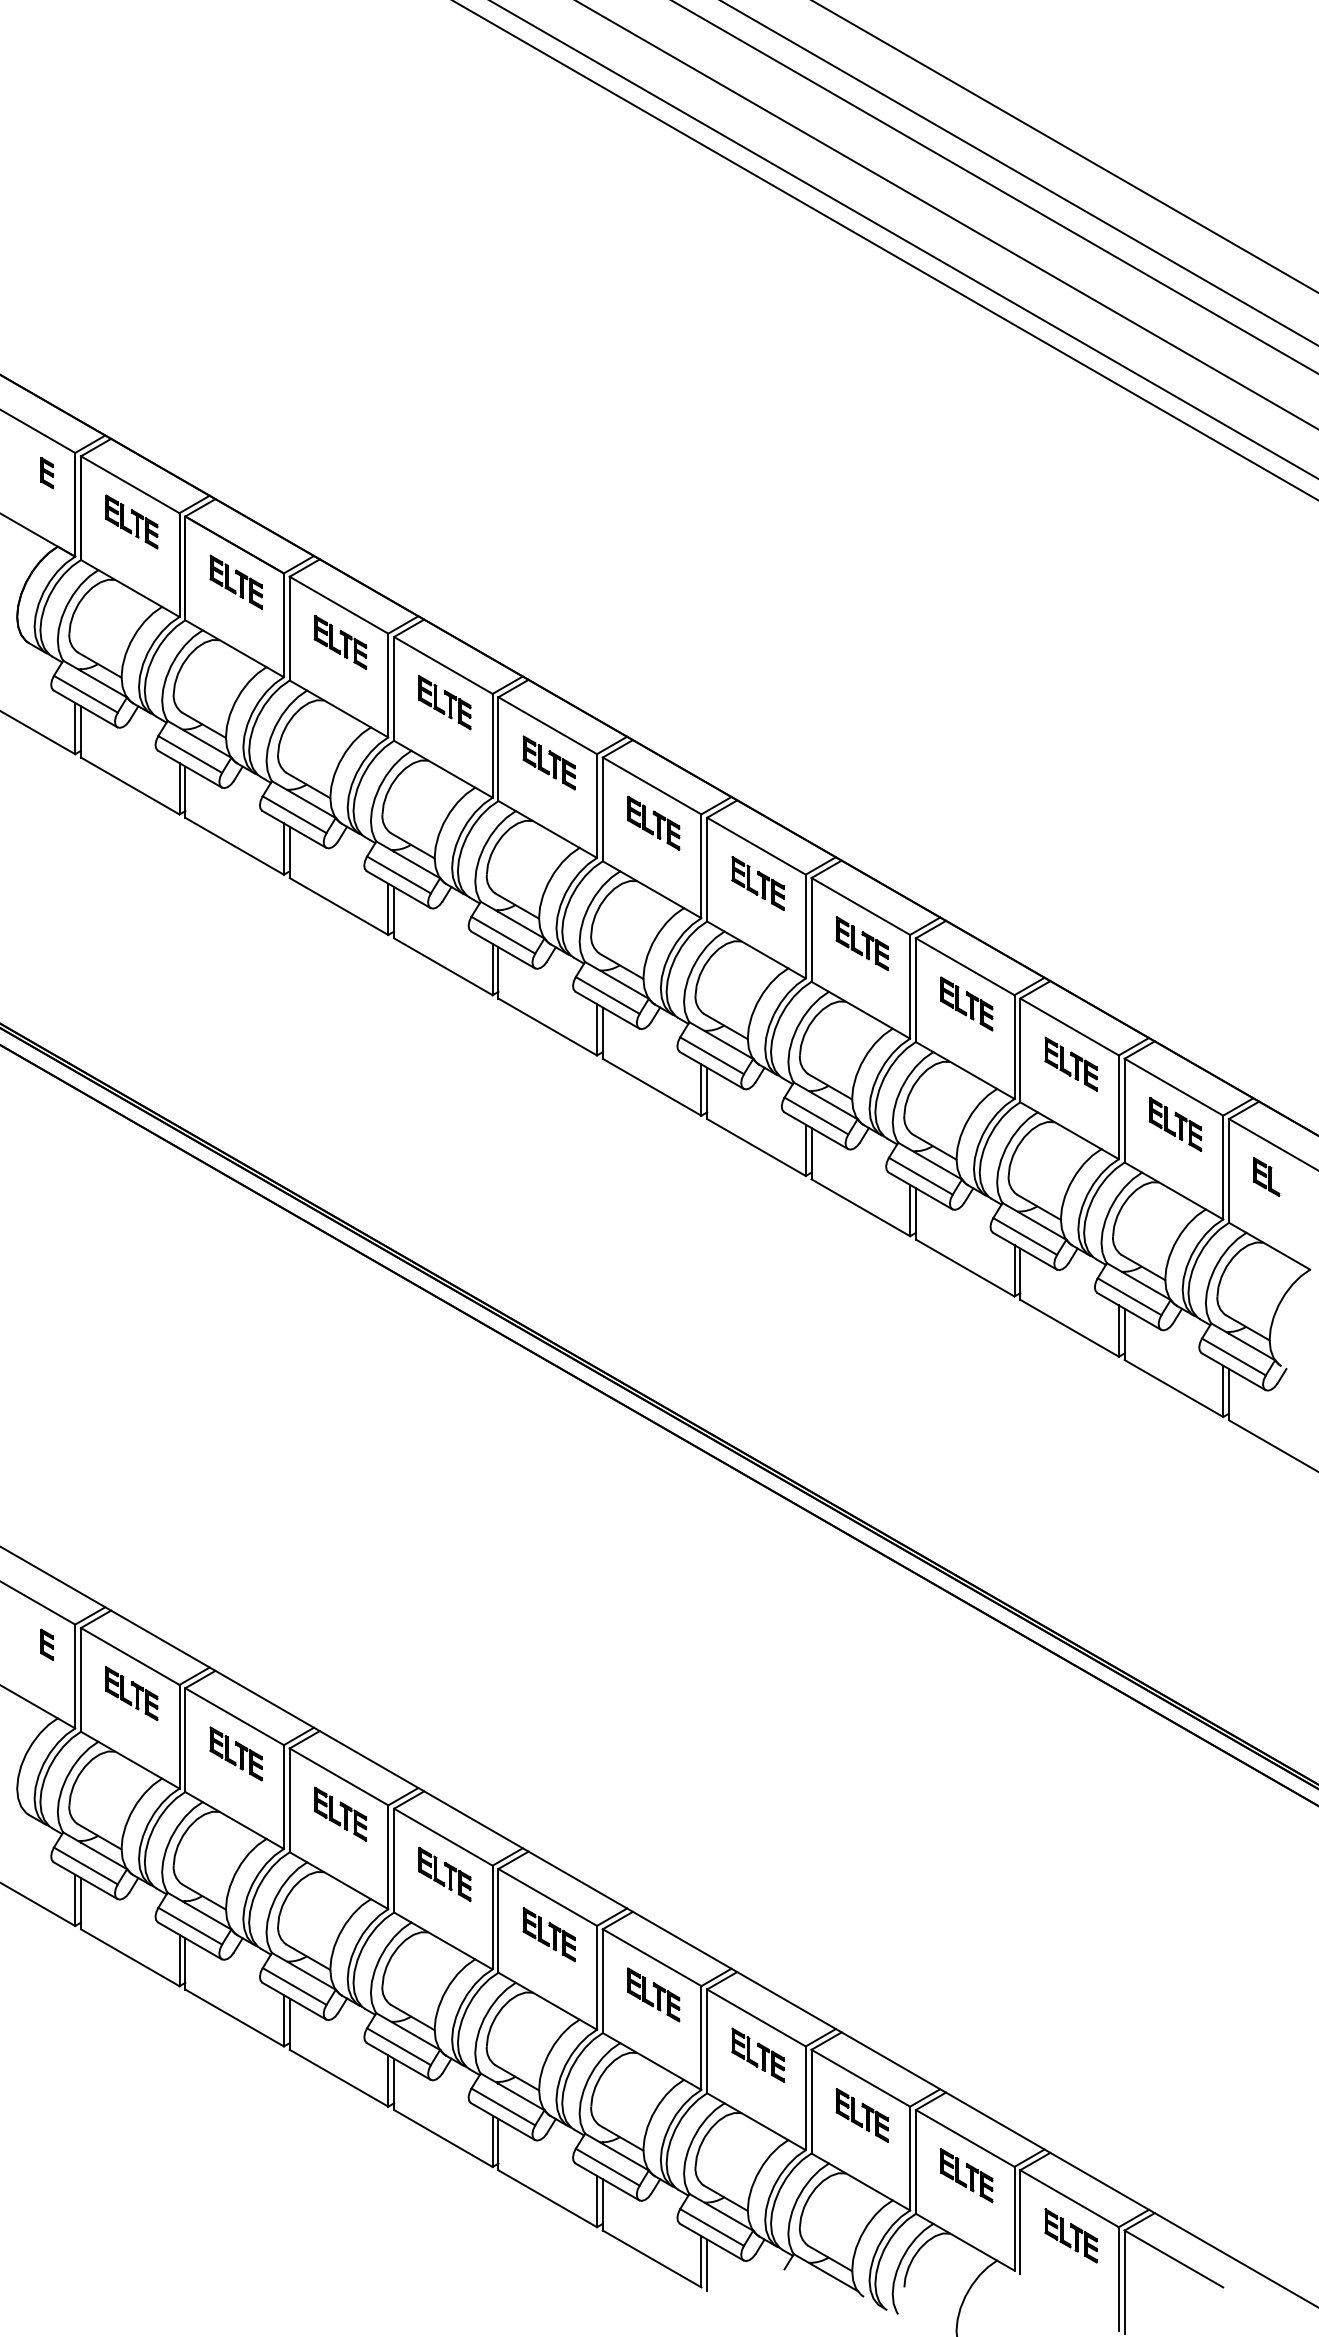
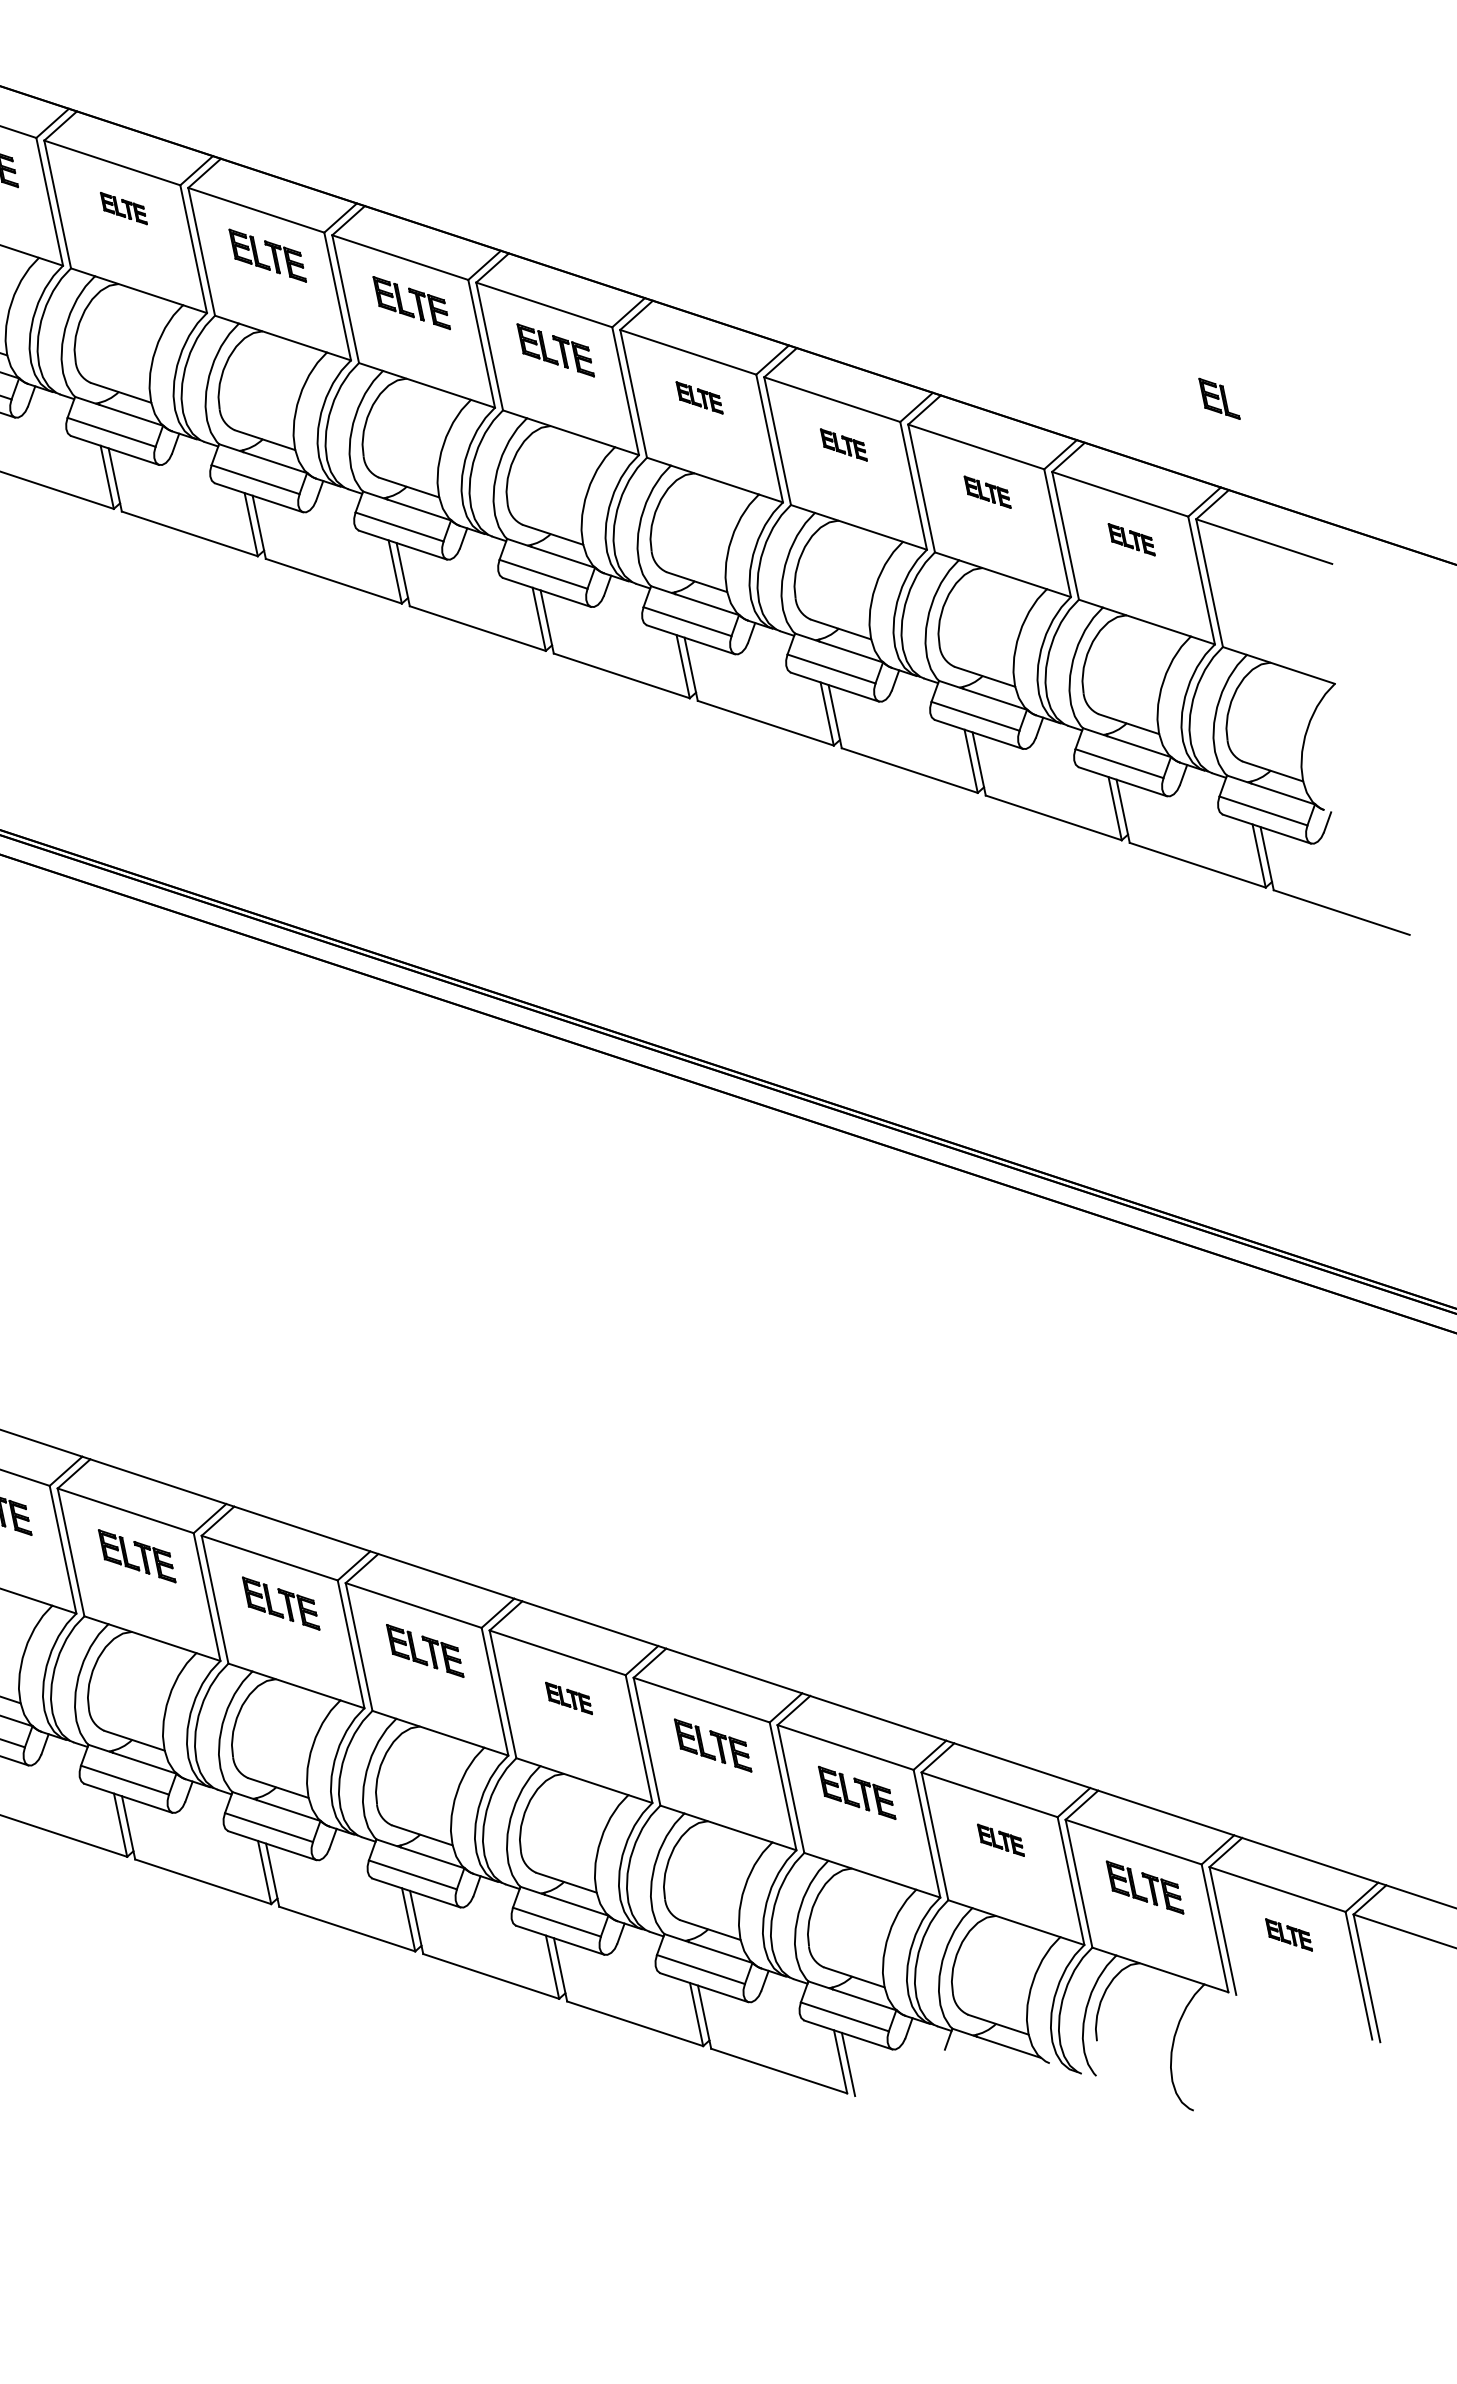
part: (444, 702) -> (123, 208), size x0.6
part: (861, 943) -> (698, 397), size x0.6
part: (966, 1003) -> (843, 444), size x0.6
part: (1070, 1063) -> (986, 491), size x0.6
part: (1175, 1124) -> (1131, 539), size x0.6
part: (1266, 1176) -> (1219, 398), moved
part: (548, 1934) -> (568, 1698), size x0.6
part: (861, 2115) -> (1000, 1840), size x0.6
part: (1070, 2235) -> (1288, 1934), size x0.6

